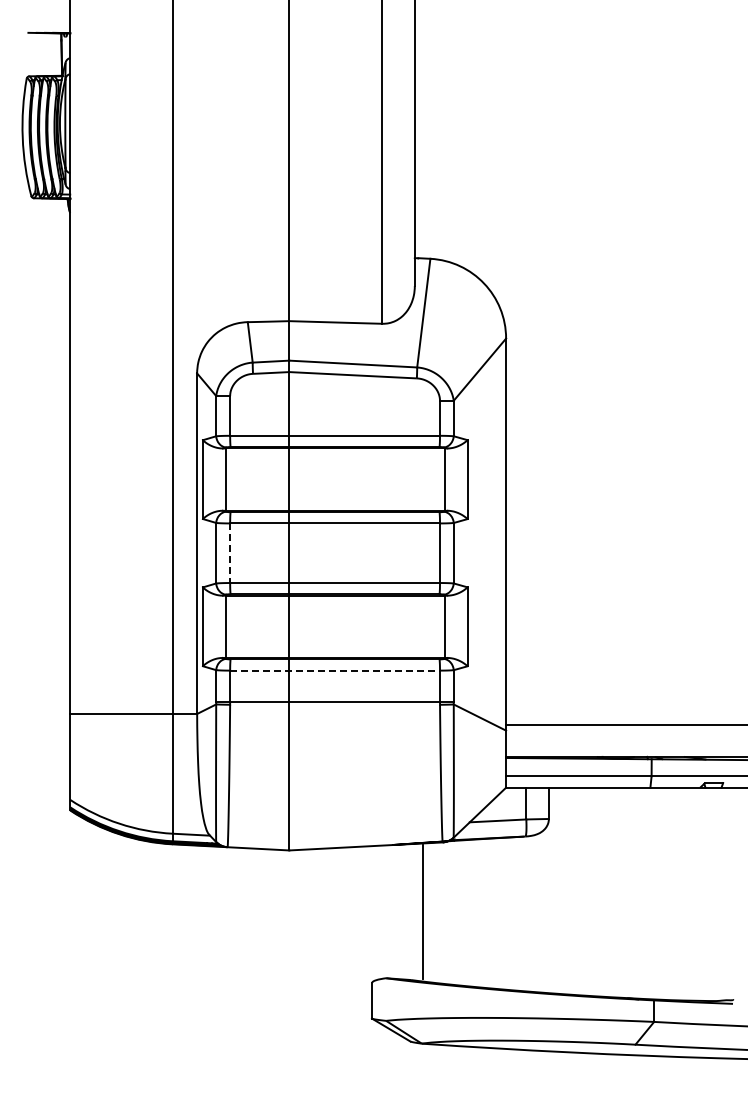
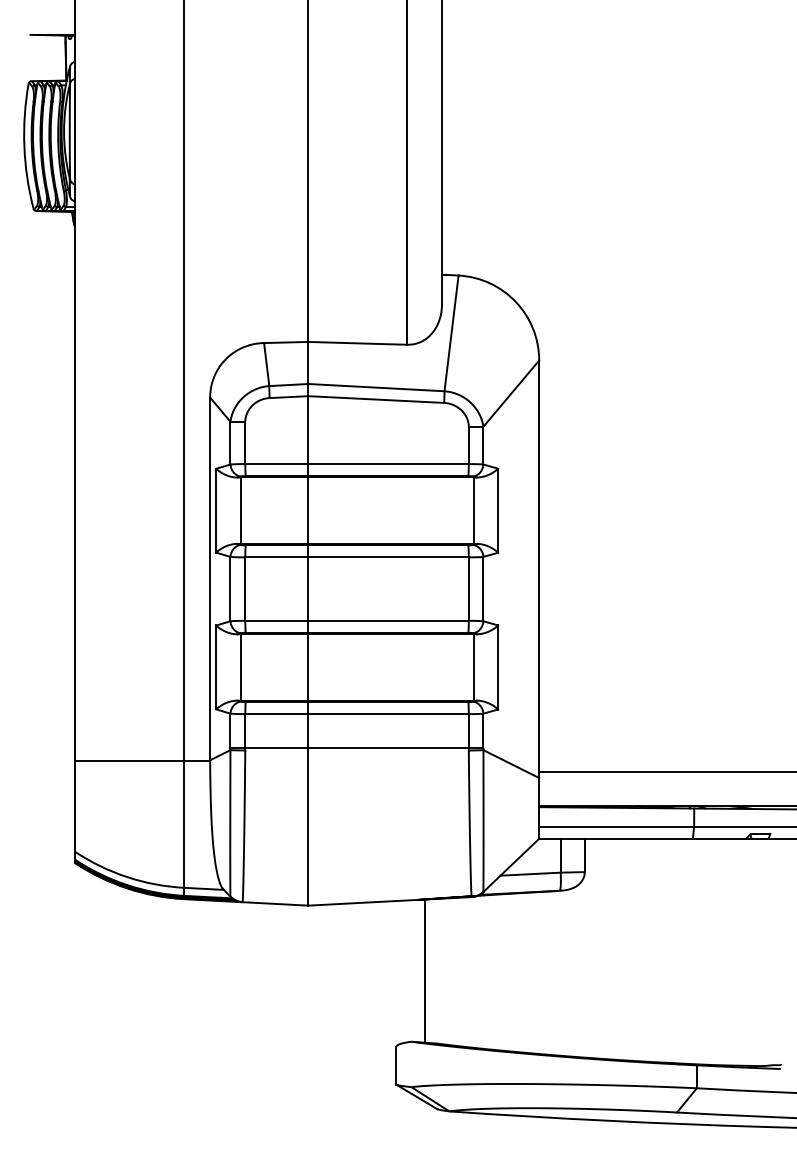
line: (230, 553) -> (245, 589), dashed -> solid
line: (335, 670) -> (357, 713), dashed -> solid
line: (422, 911) -> (424, 970), moved

